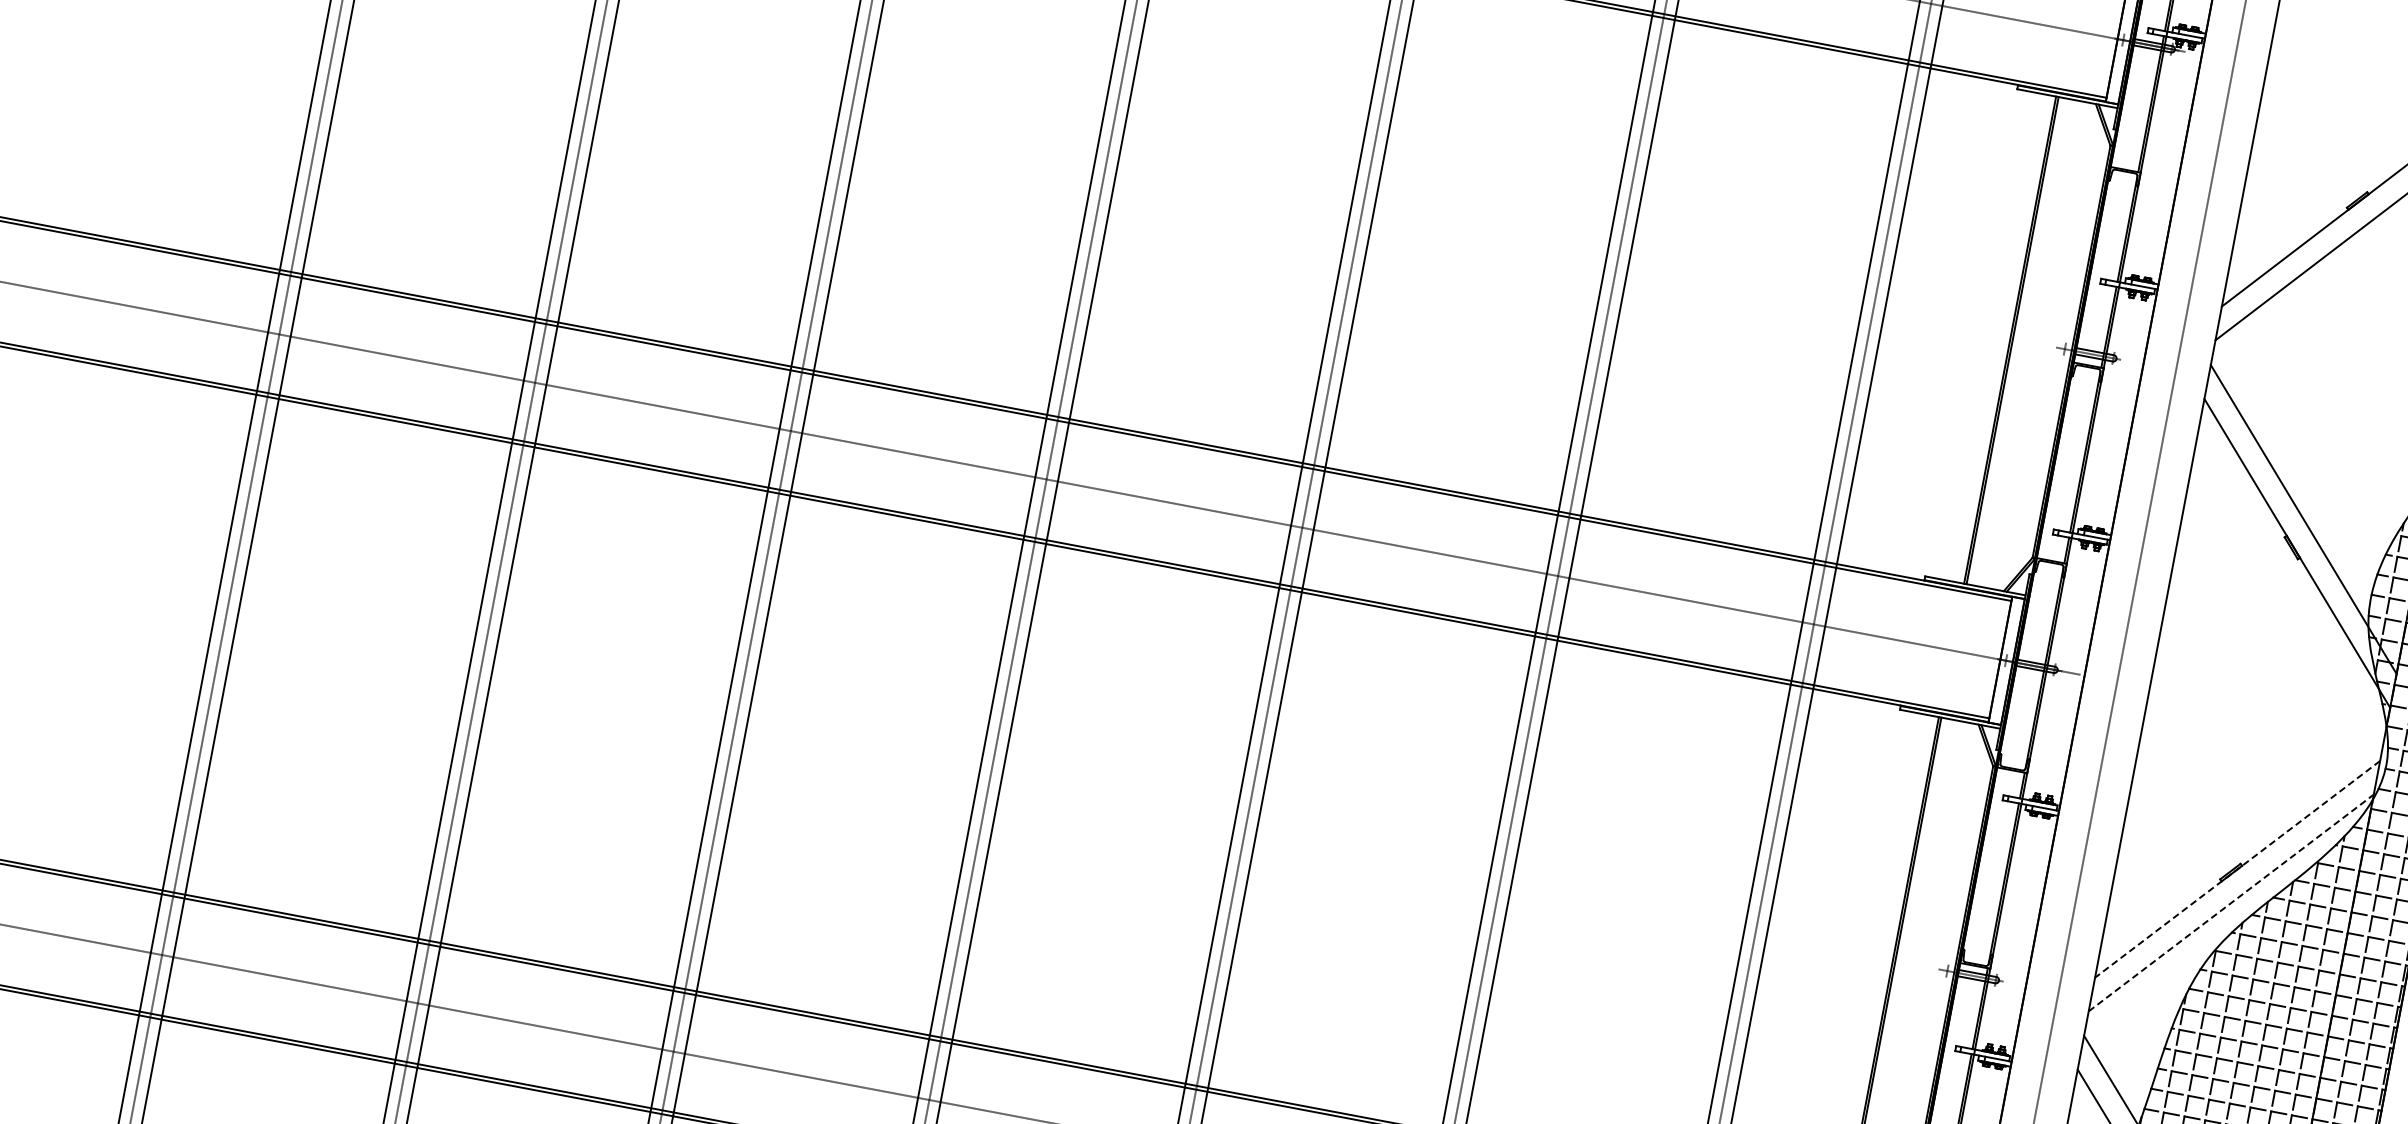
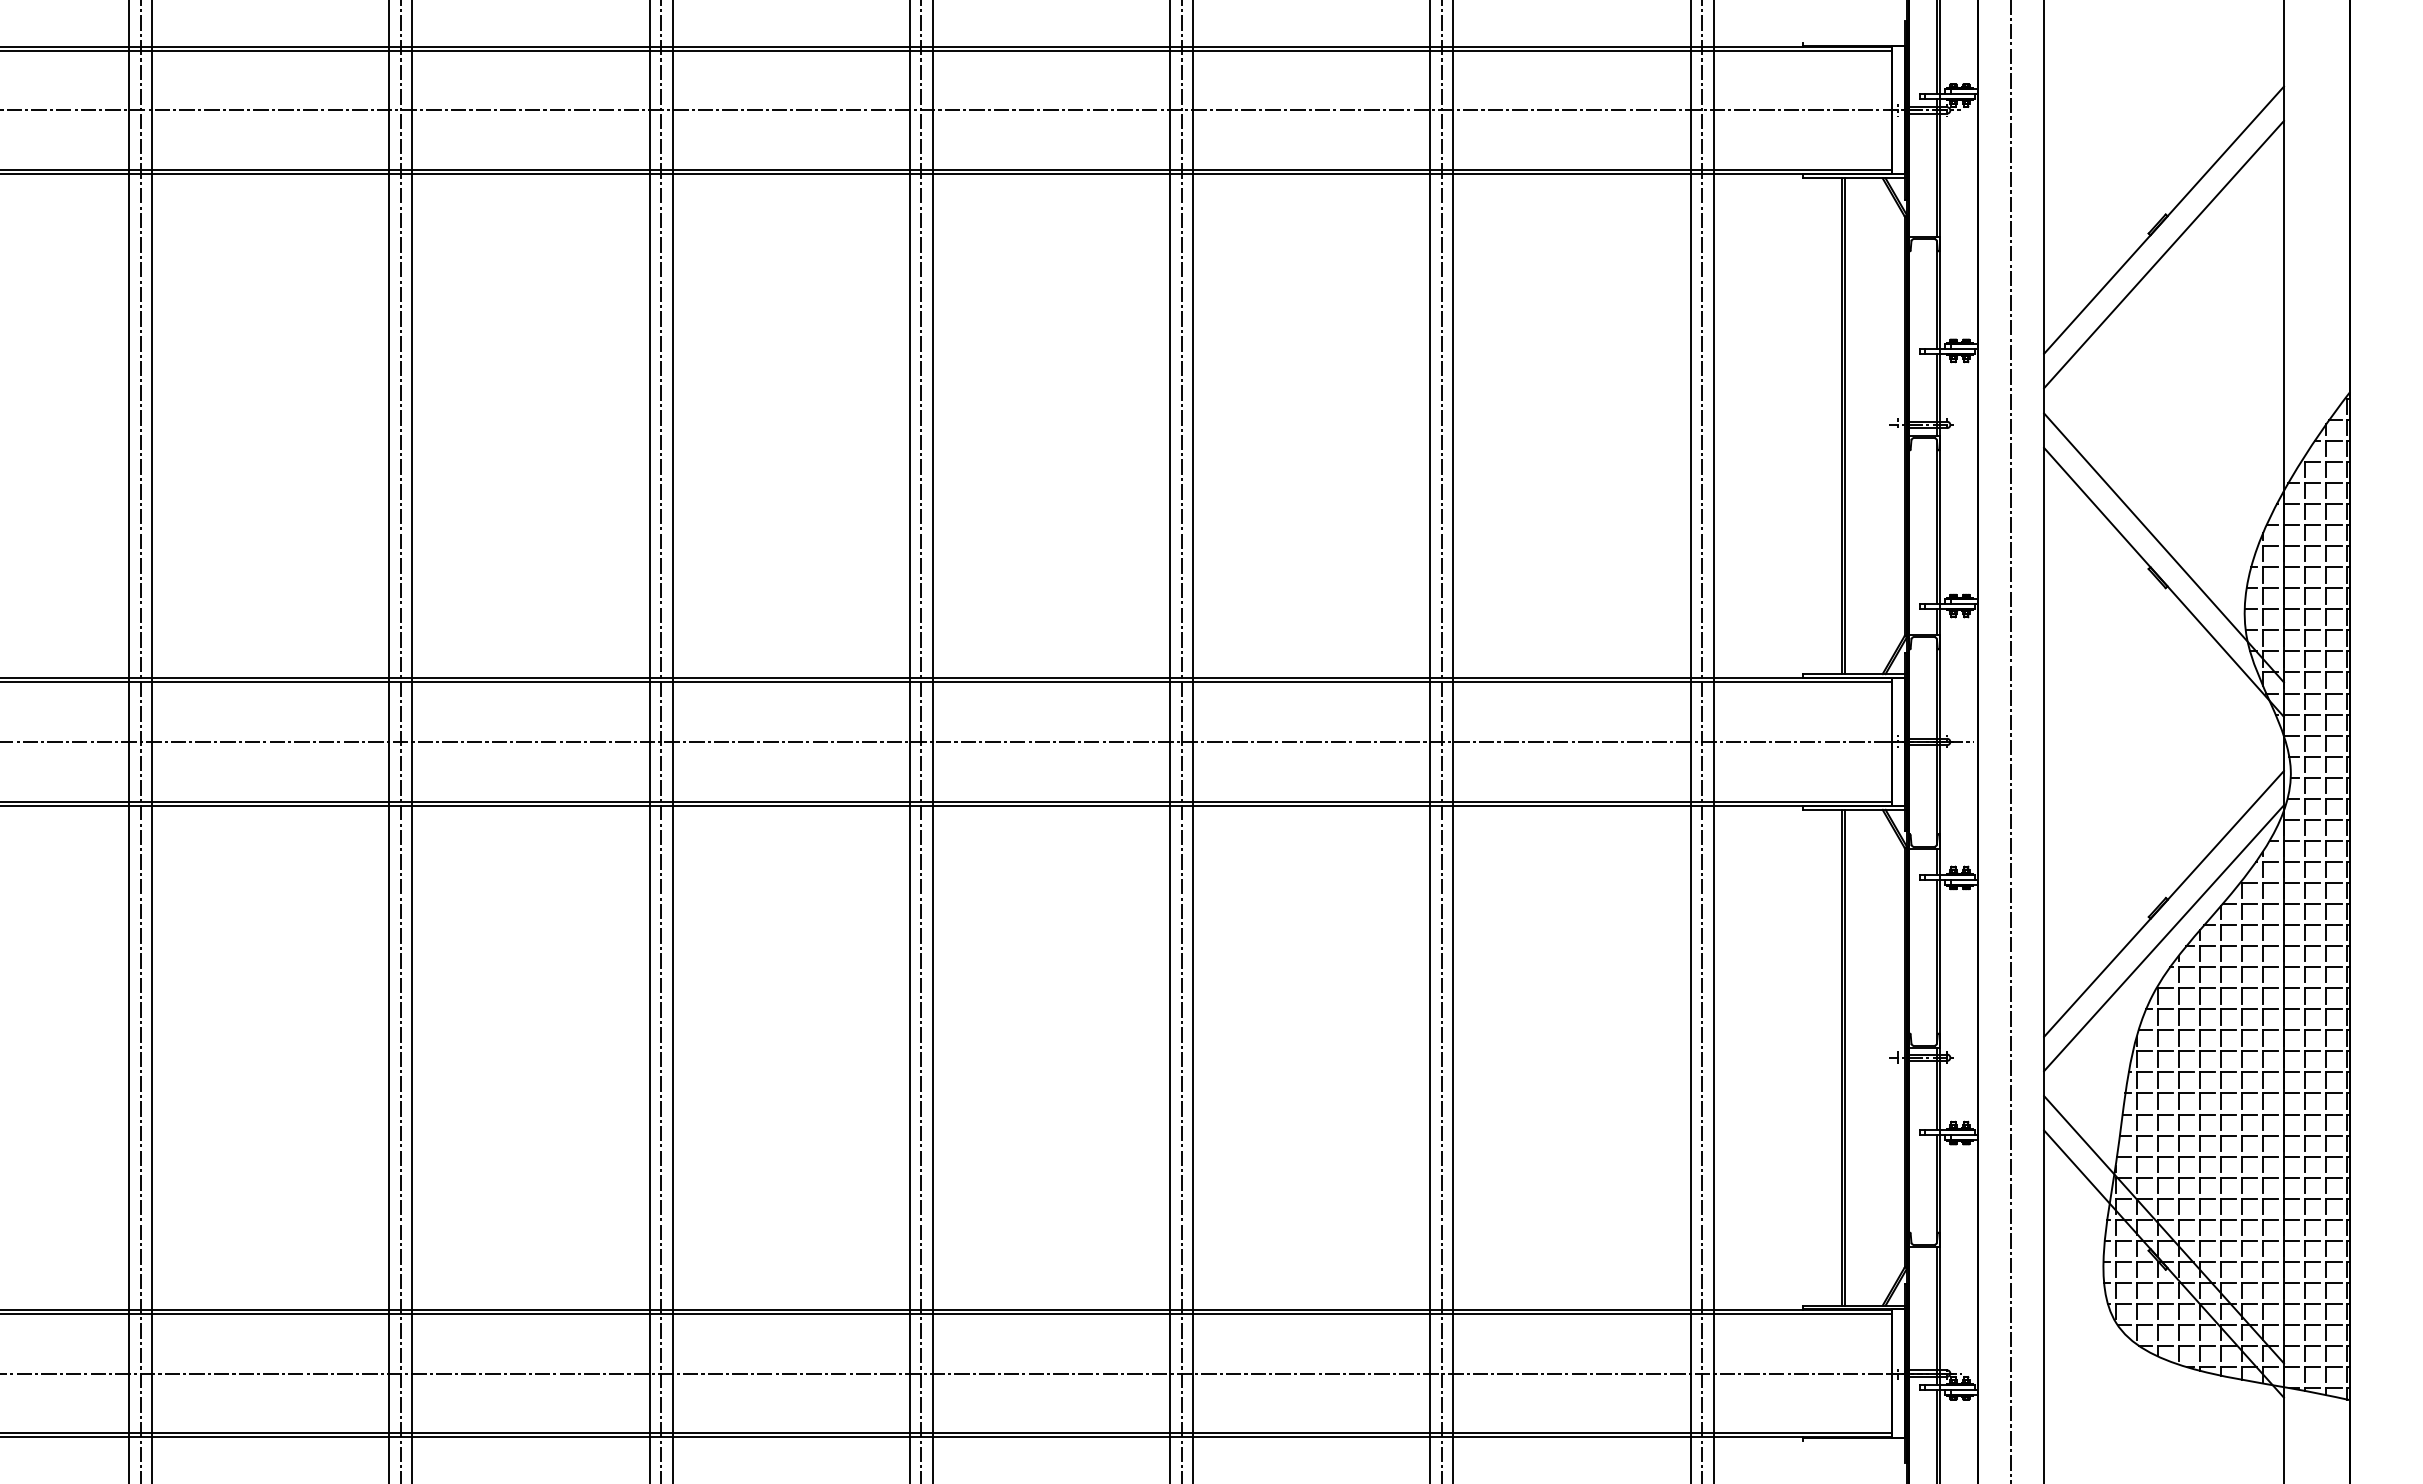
line: (2236, 869) -> (2163, 904), dashed -> solid
line: (2231, 902) -> (2164, 937), dashed -> solid

